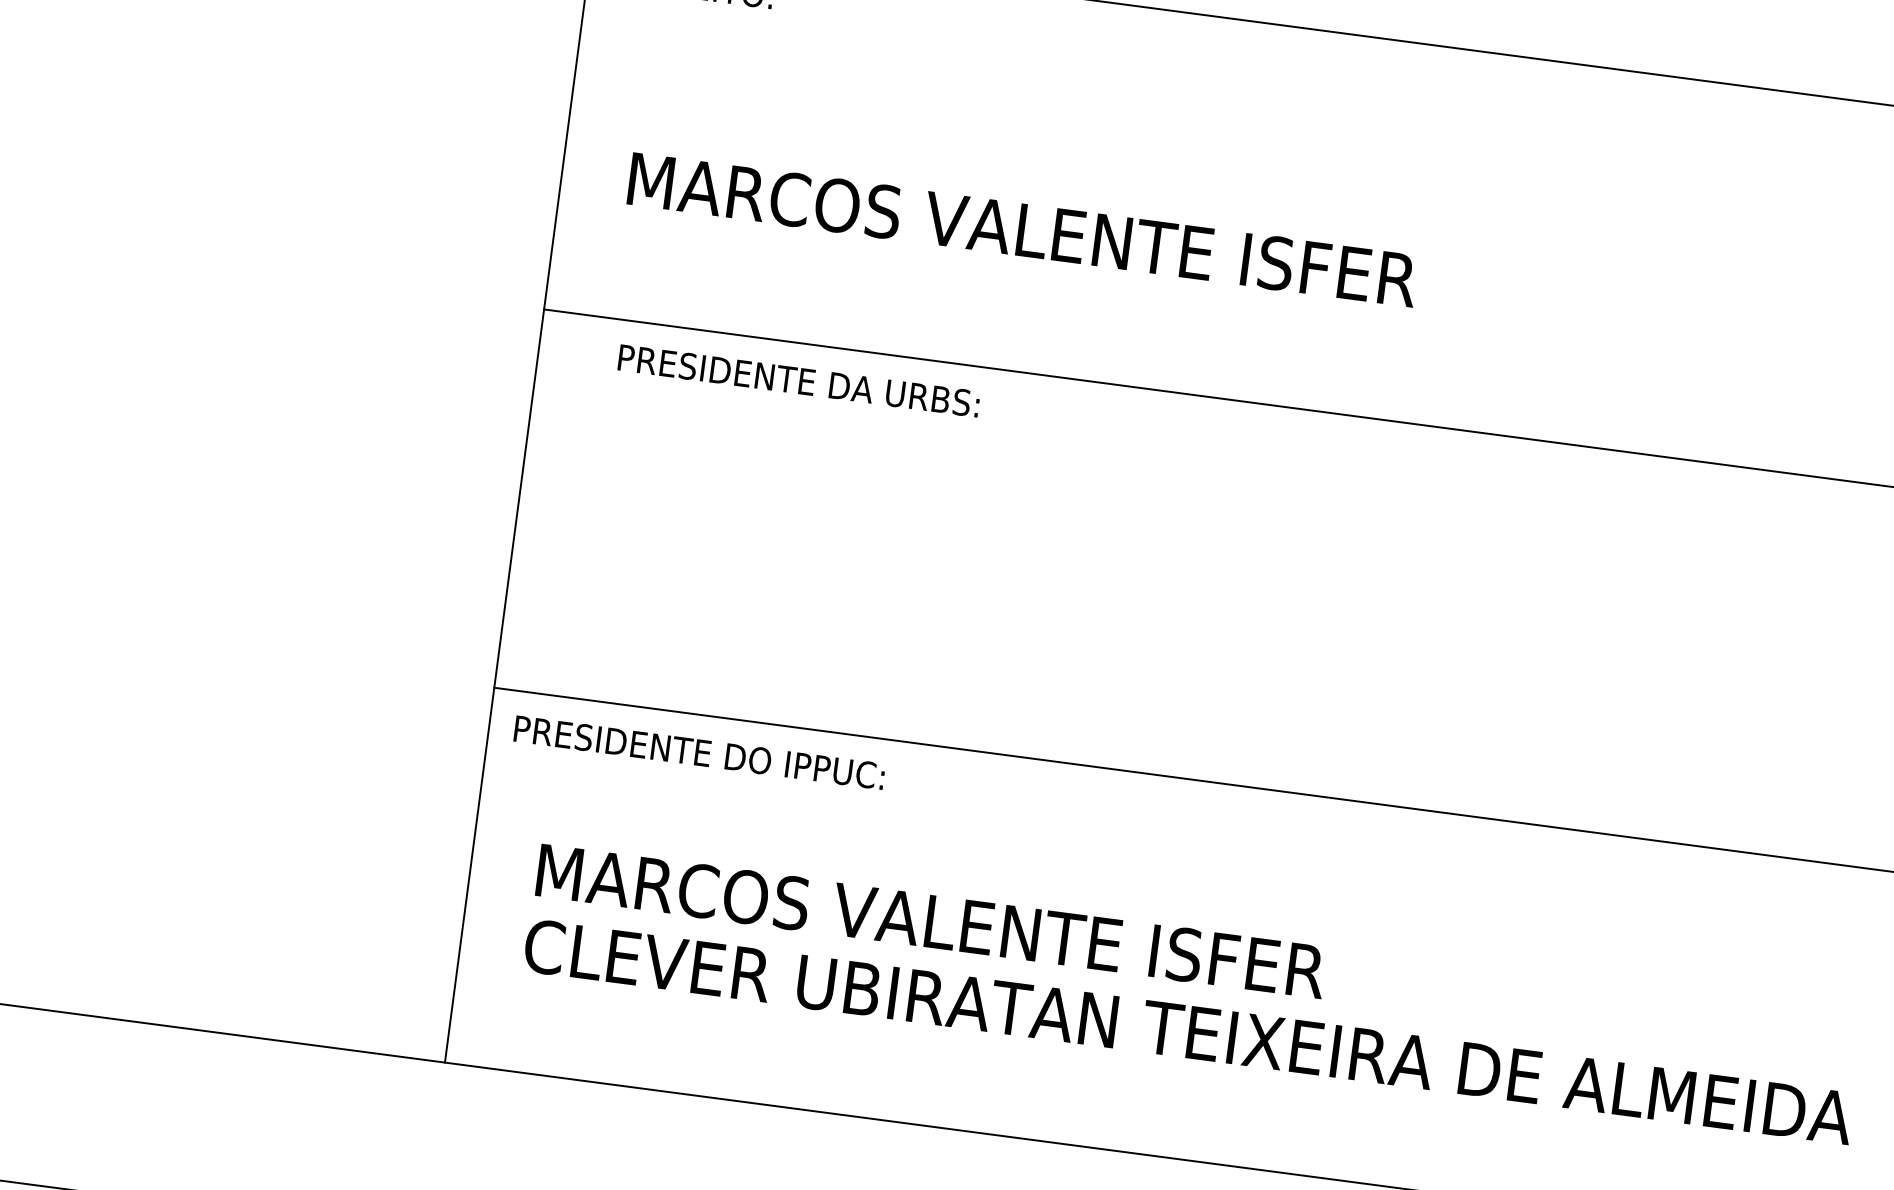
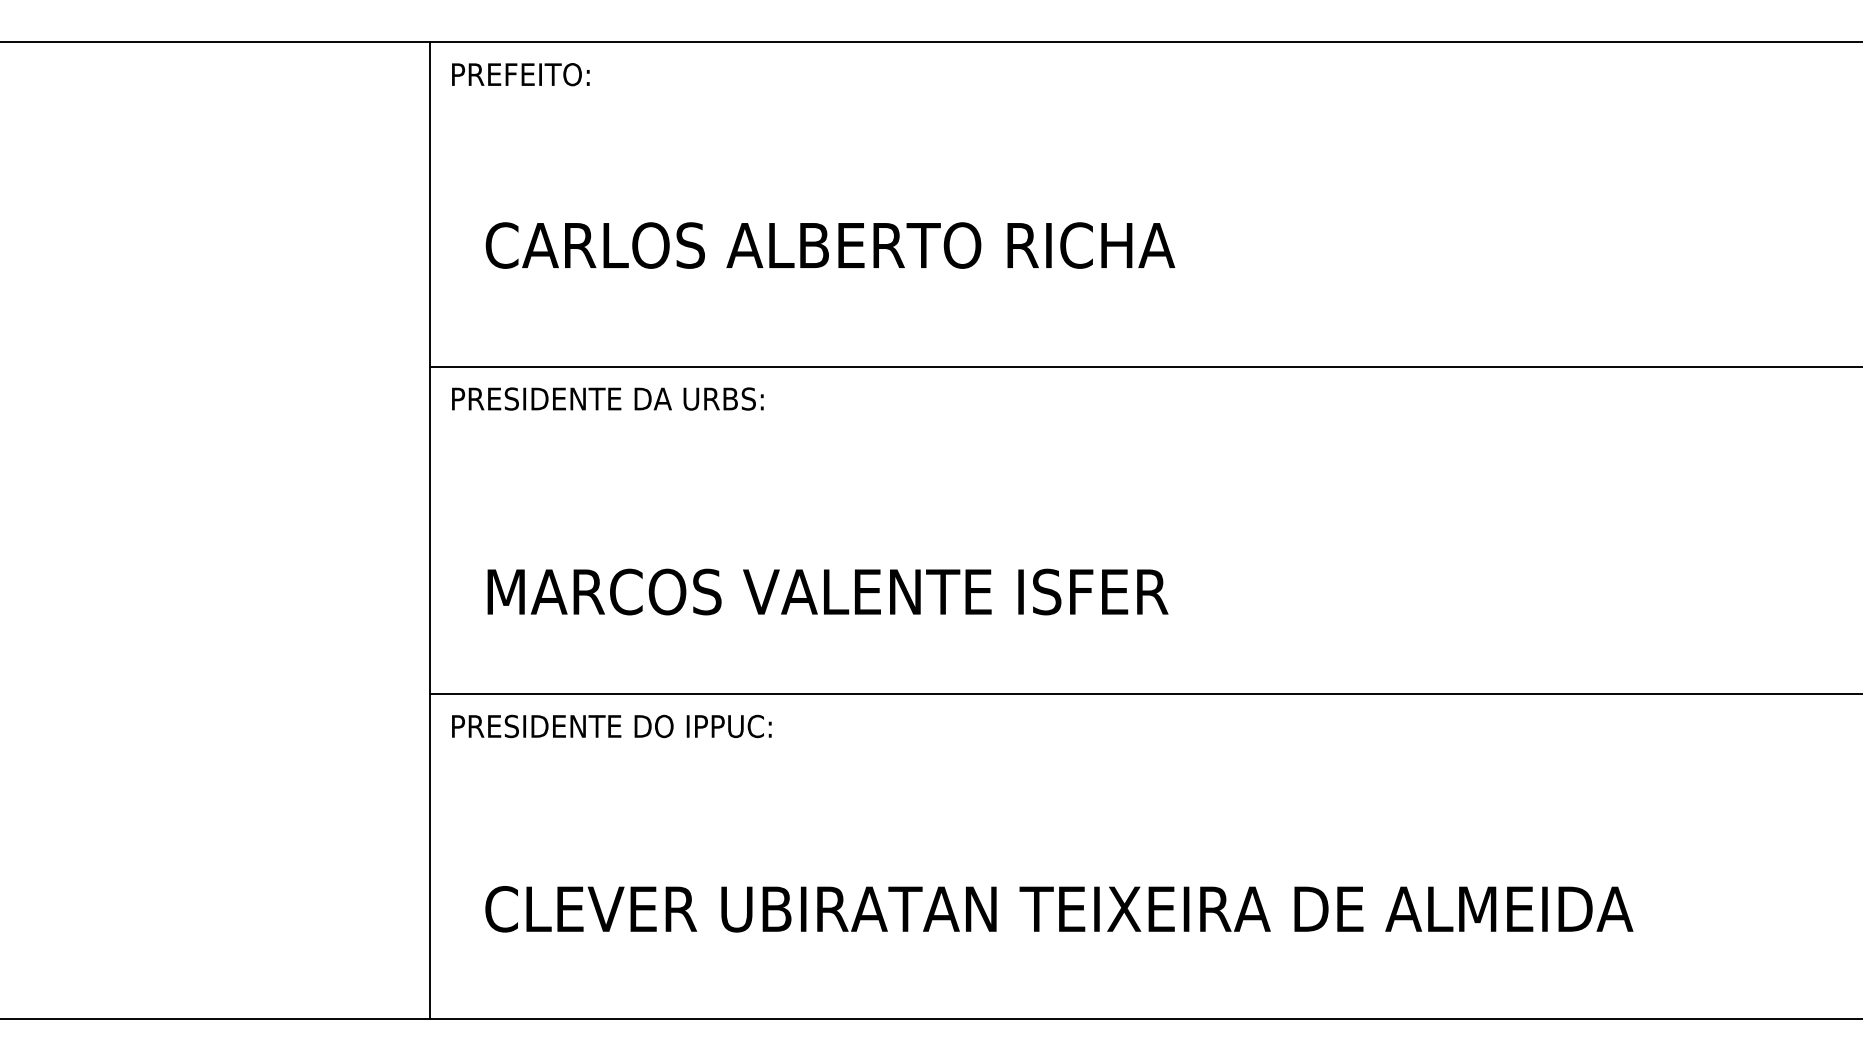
text: (1025, 230) -> (830, 245), MARCOS VALENTE ISFER -> CARLOS ALBERTO RICHA
text: (798, 380) -> (607, 398), moved
text: (930, 920) -> (827, 591), moved

